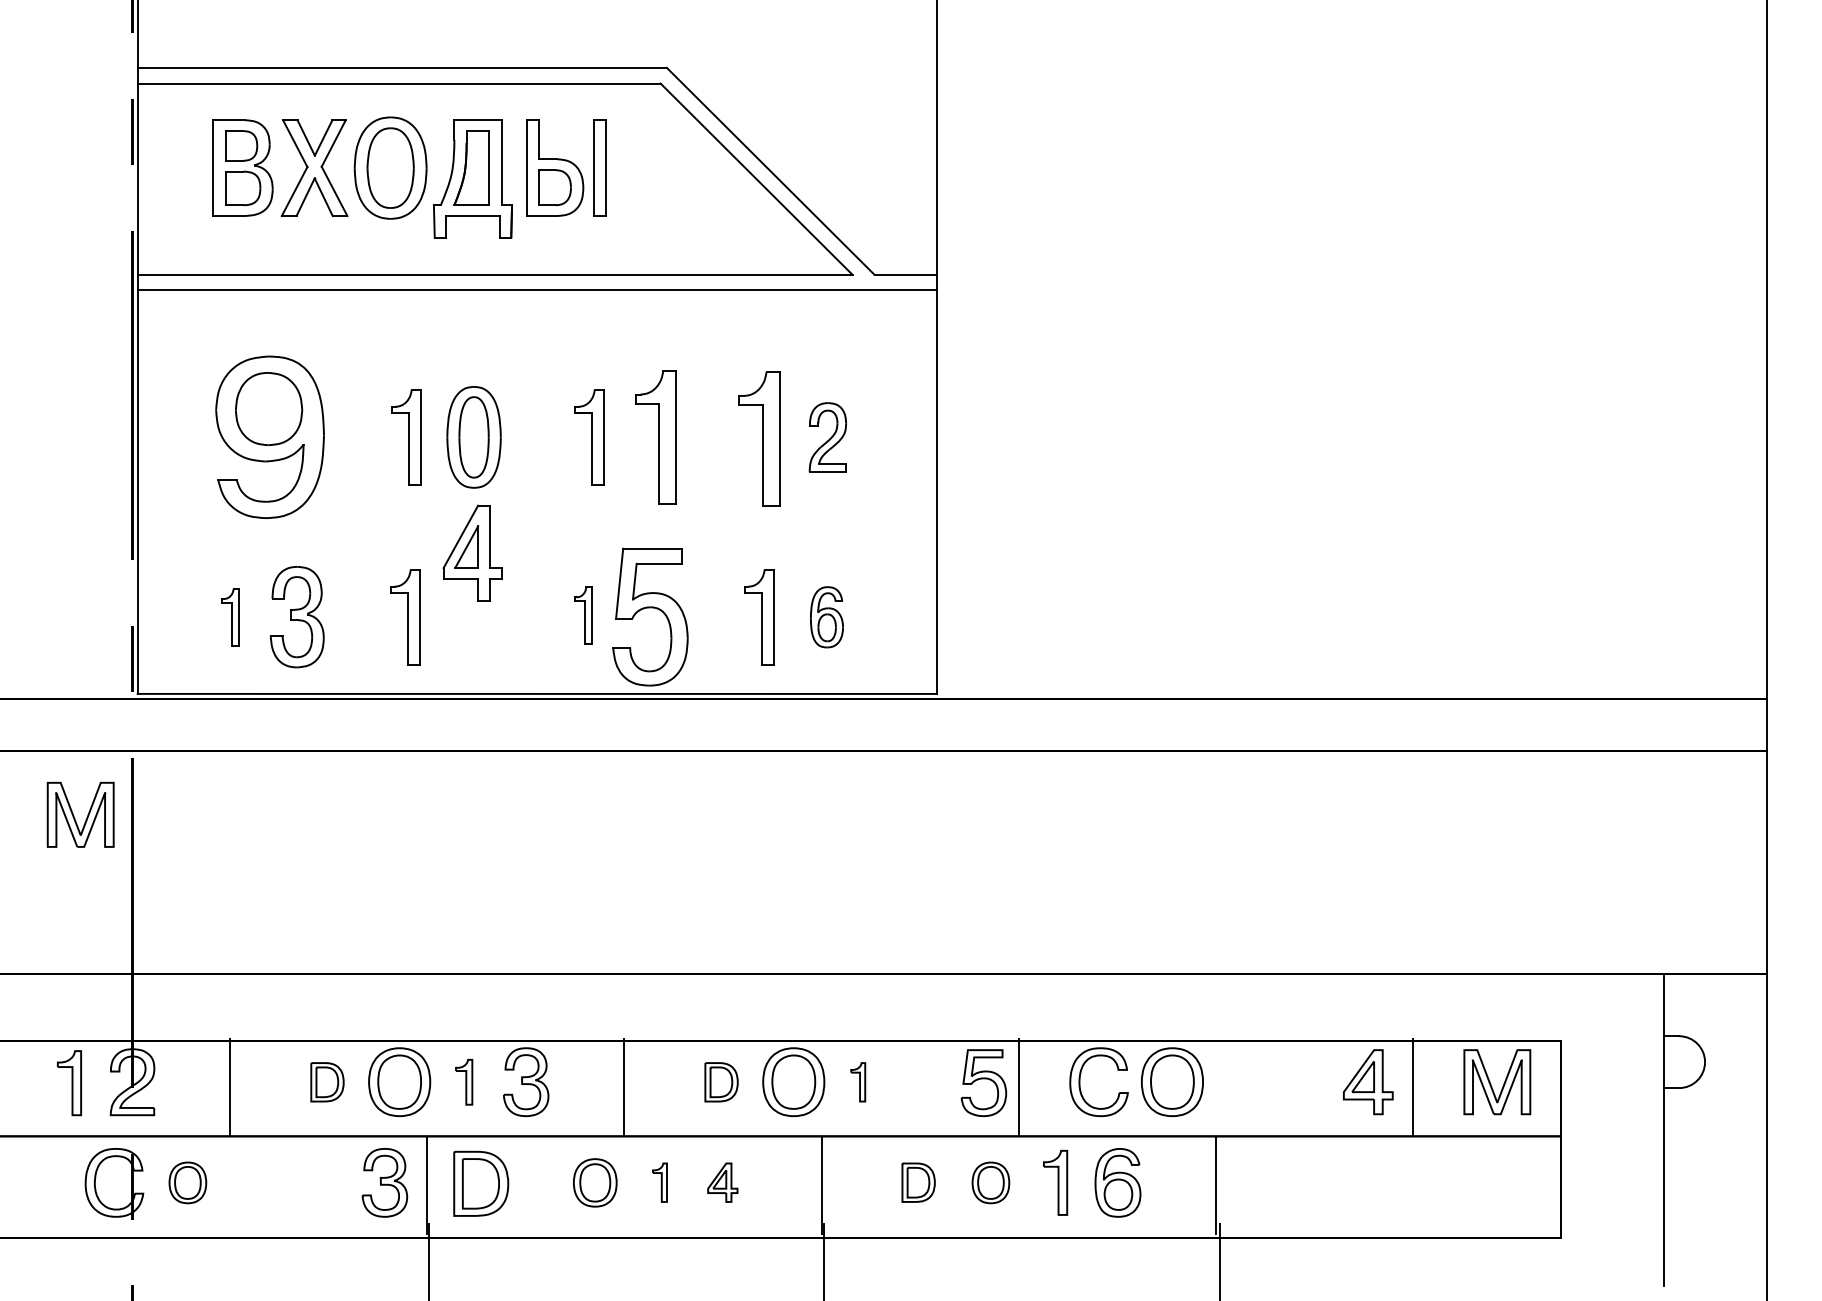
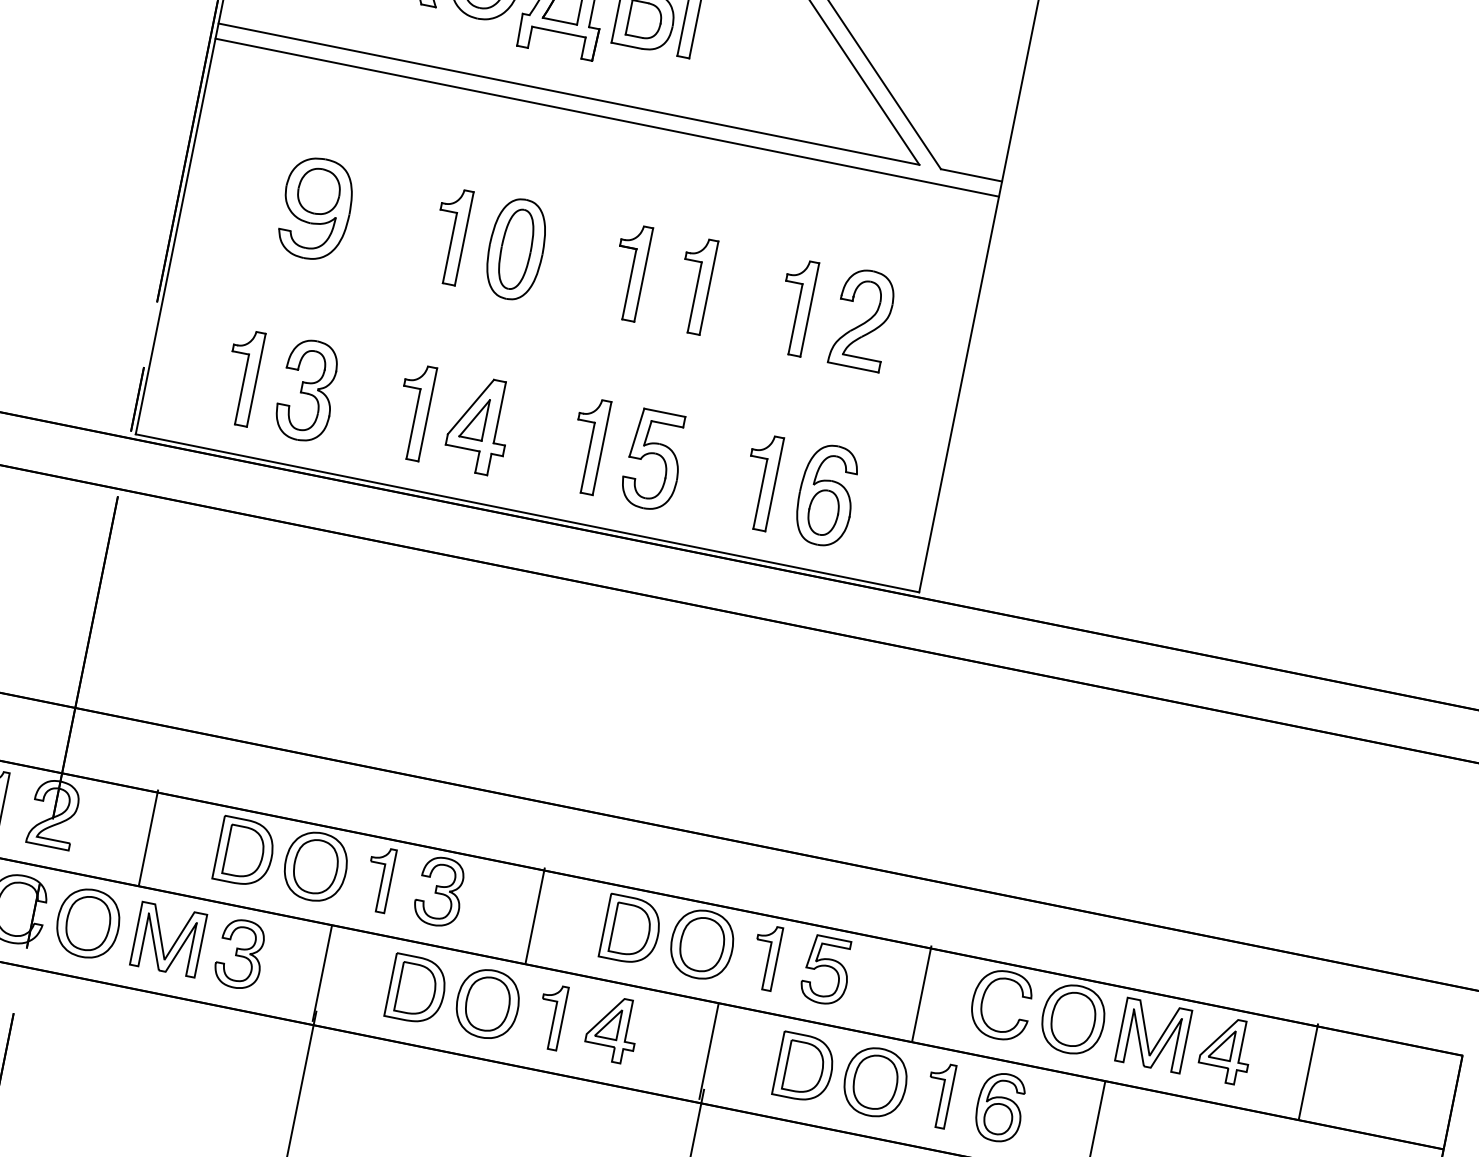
part: (269, 437) -> (315, 209), size x0.62
part: (656, 437) -> (695, 285), size x0.71
part: (827, 437) -> (862, 319), size x1.43
part: (759, 438) -> (795, 306), size x0.71
part: (472, 552) -> (479, 424), moved
part: (583, 615) -> (588, 445), size x1.67
part: (650, 616) -> (653, 459), size x0.71
part: (230, 617) -> (241, 377), size x1.67
part: (826, 617) -> (826, 495), size x1.67
part: (74, 815) -> (162, 939), moved
part: (327, 1082) -> (245, 852), size x1.67
part: (463, 1082) -> (378, 879), size x1.43
part: (721, 1082) -> (631, 930), size x1.67
part: (857, 1082) -> (764, 957), size x1.67
part: (1368, 1082) -> (1226, 1050), moved
part: (983, 1083) -> (826, 970), moved
part: (1503, 1083) -> (1159, 1038), moved
part: (187, 1182) -> (88, 923), size x1.67
part: (384, 1182) -> (239, 953), moved
part: (594, 1182) -> (487, 1003), size x1.43
part: (659, 1182) -> (550, 1016), size x1.67
part: (722, 1182) -> (612, 1028), size x1.67
part: (918, 1182) -> (804, 1067), size x1.67
part: (990, 1182) -> (875, 1081), size x1.67
part: (481, 1183) -> (417, 989), moved

